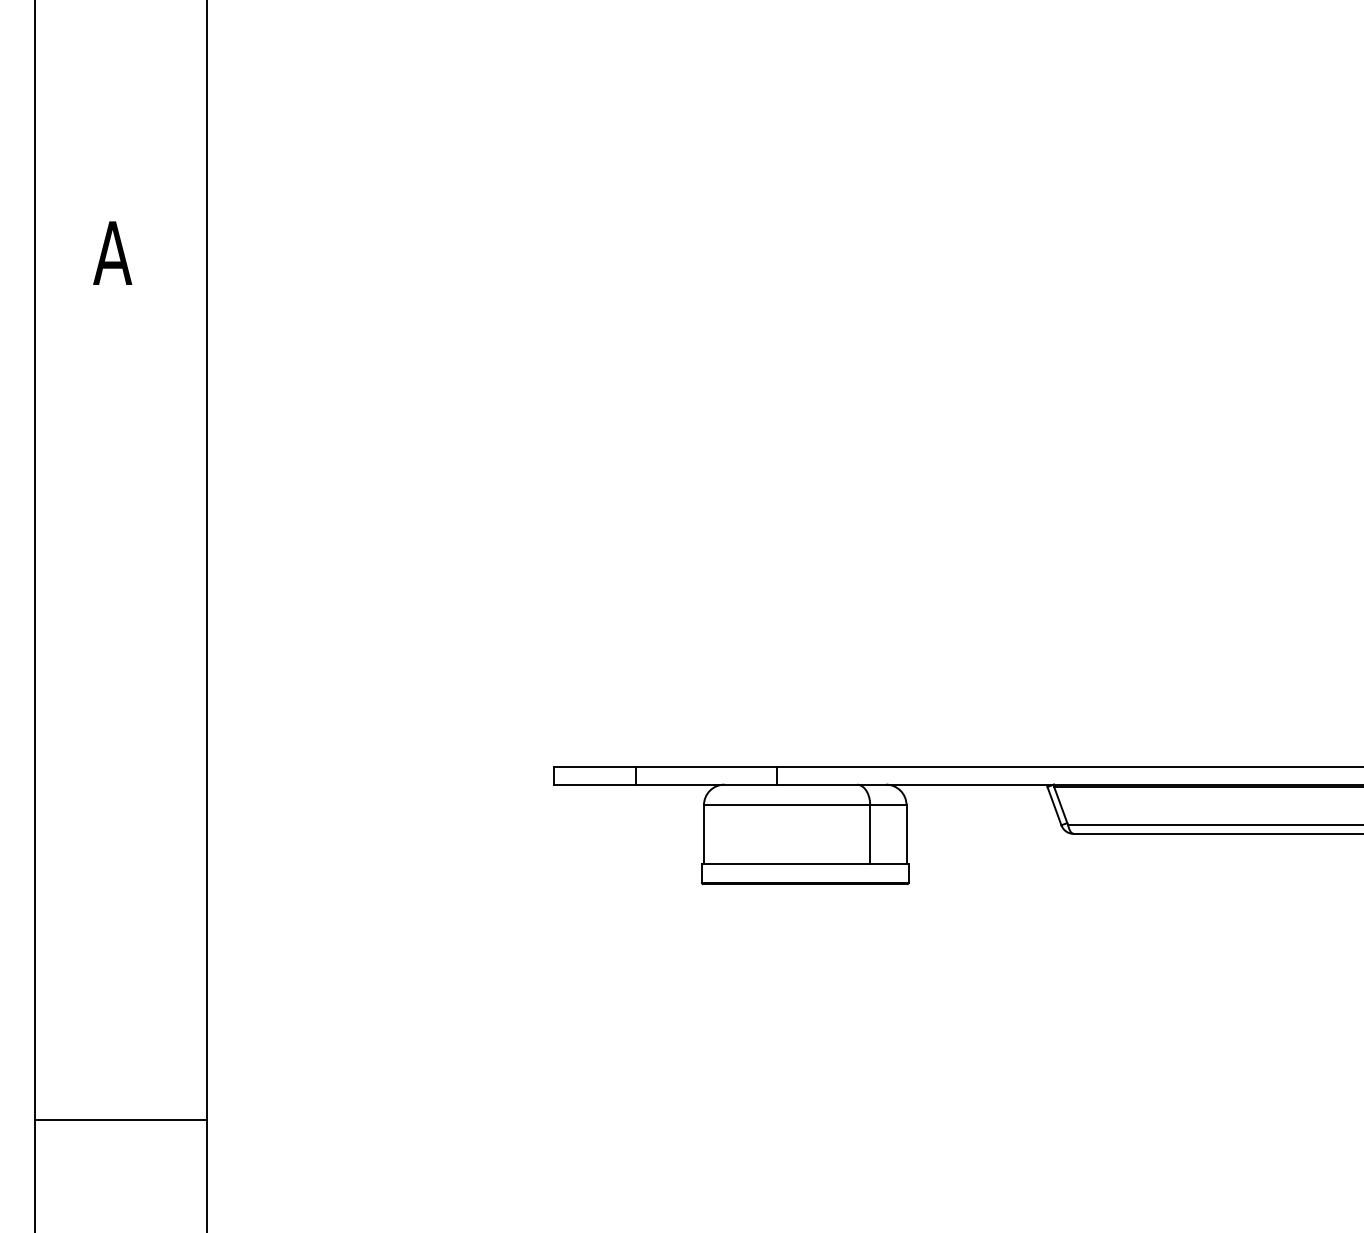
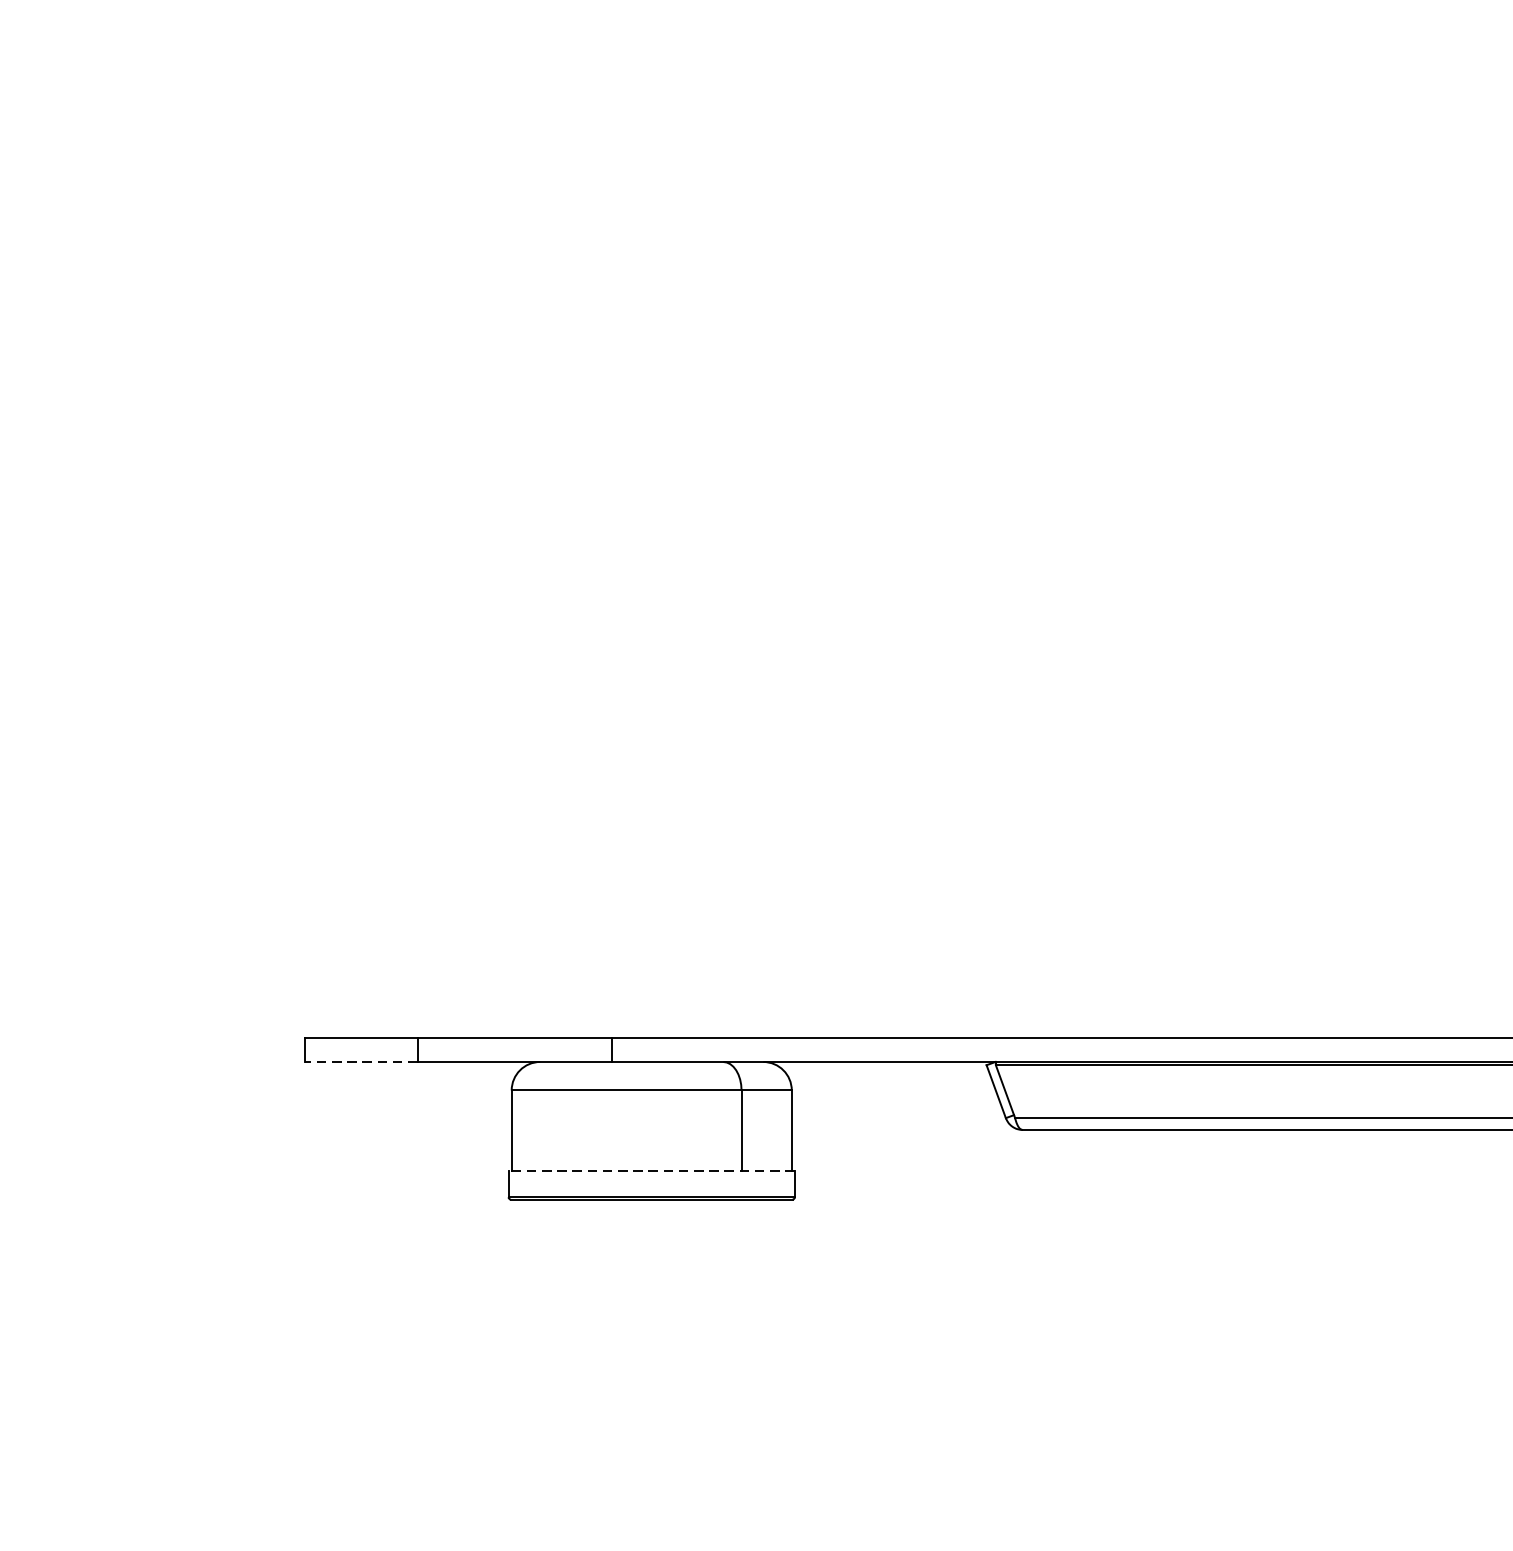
line: (595, 784) -> (361, 1061), solid -> dashed
line: (805, 863) -> (652, 1170), solid -> dashed

